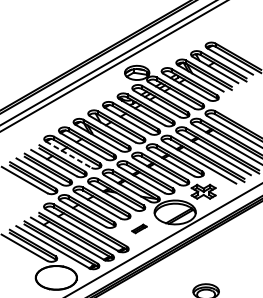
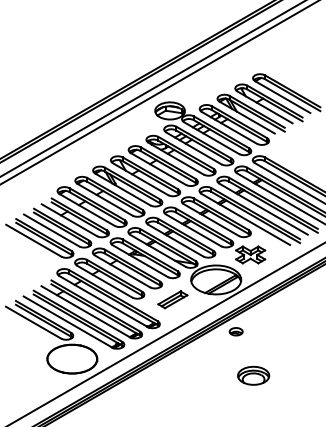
line: (68, 154) -> (87, 209), dashed -> solid
part: (139, 228) -> (172, 299), size x1.67
part: (191, 255) -> (235, 331), added

